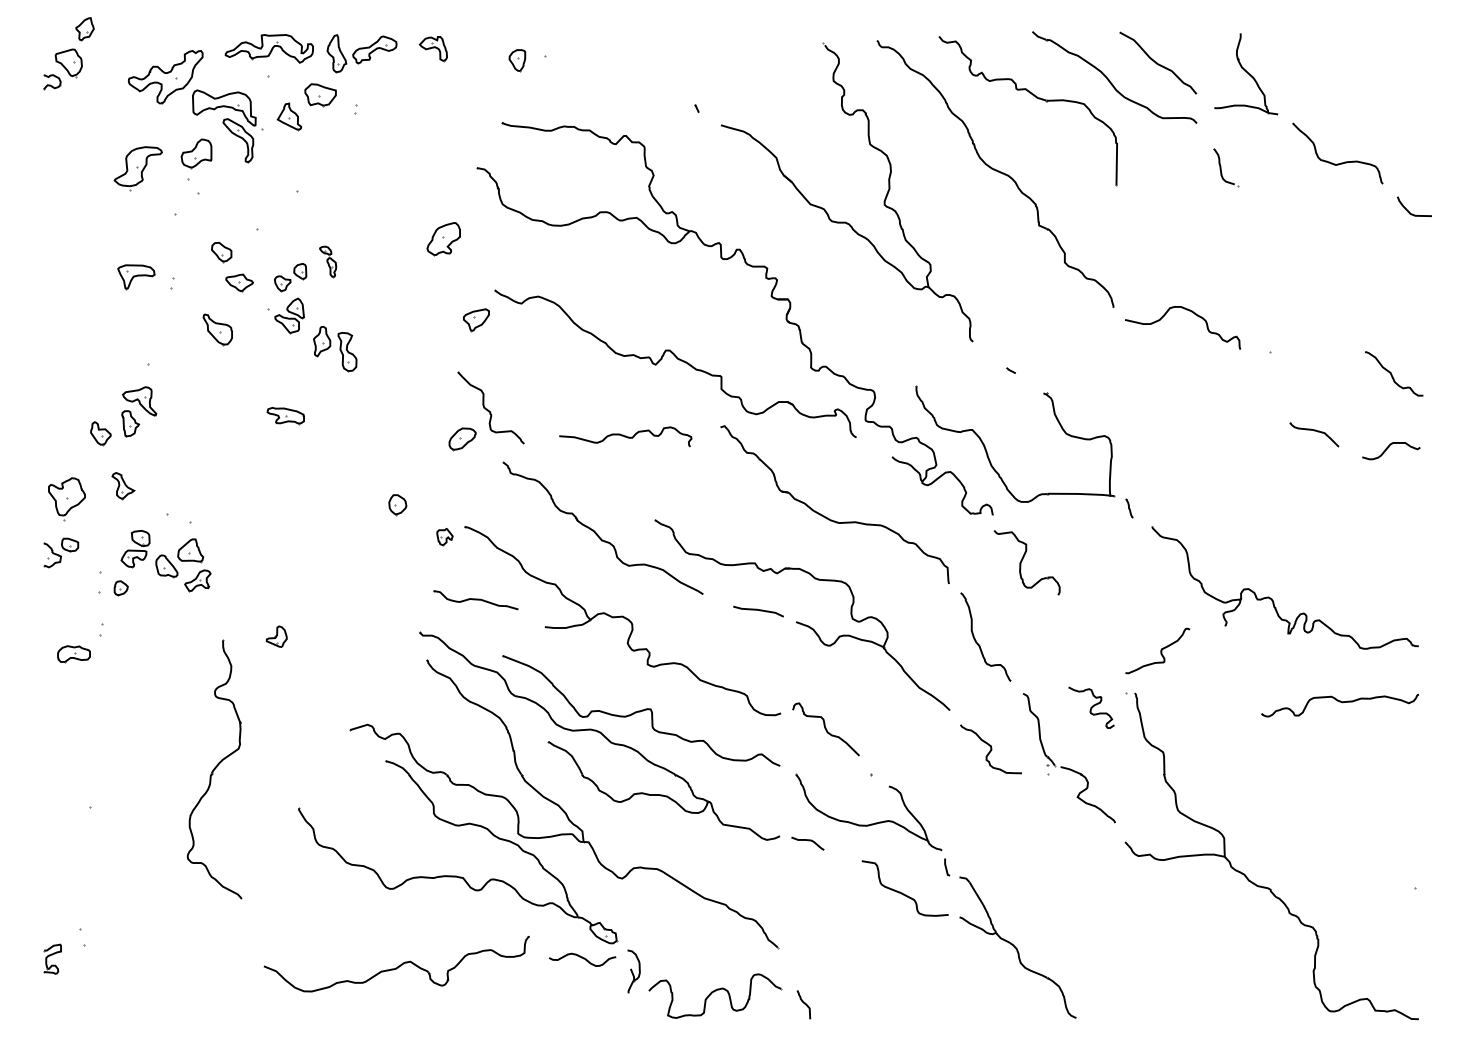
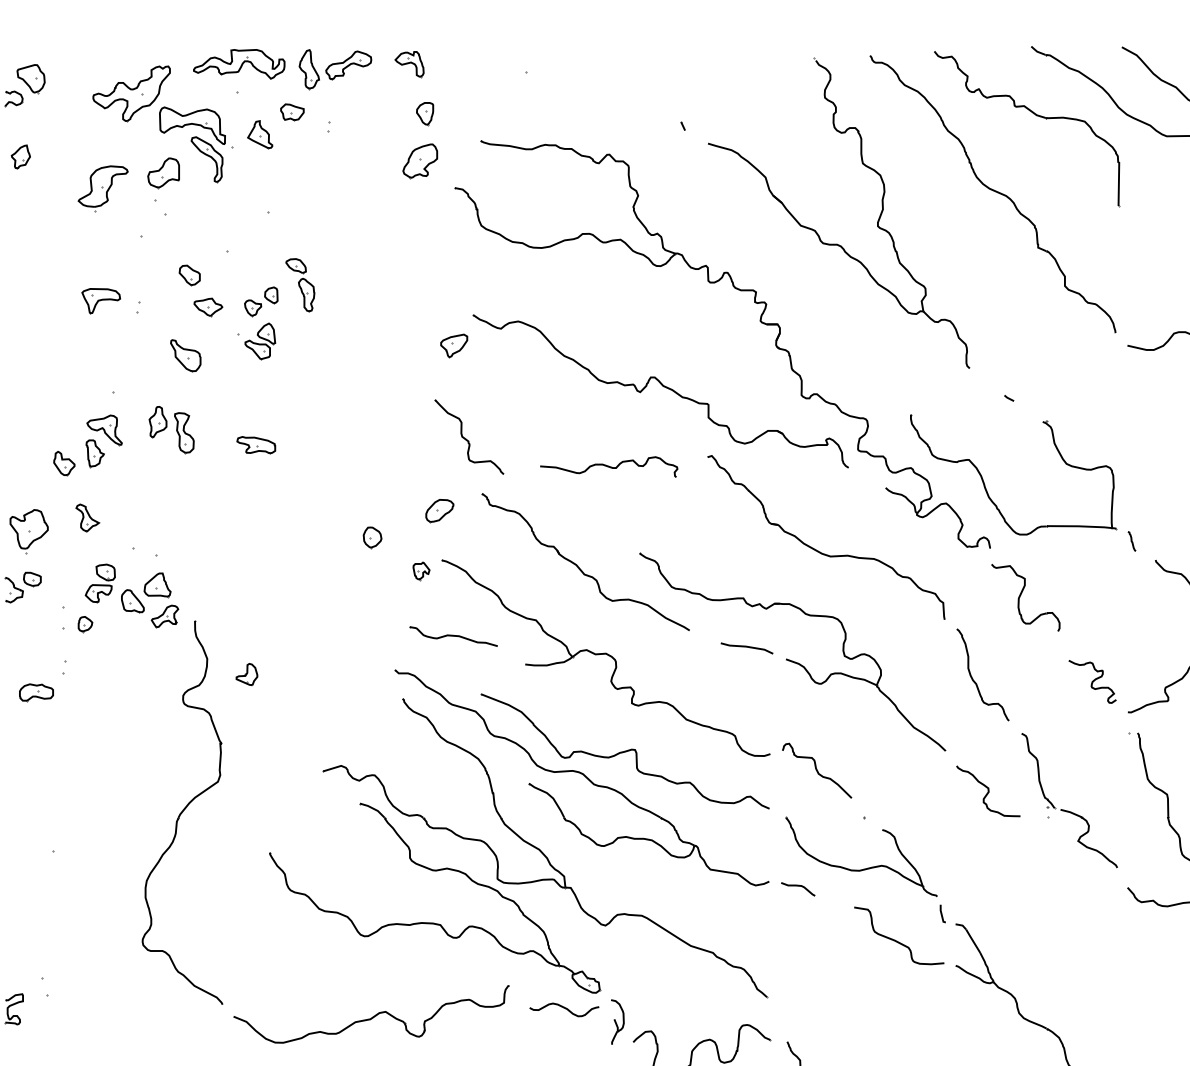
part: (84, 29) -> (20, 157), moved
part: (517, 60) -> (425, 113), moved
part: (320, 95) -> (292, 112), size x0.71
part: (443, 239) -> (420, 161), moved
part: (327, 261) -> (299, 285), size x1.67
part: (335, 349) -> (171, 430), moved
part: (462, 439) -> (439, 511), moved
curve: (1091, 707) -> (1092, 681), moved
part: (214, 769) -> (182, 812), size x1.43

